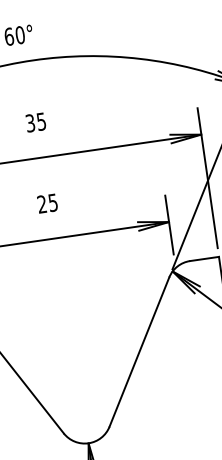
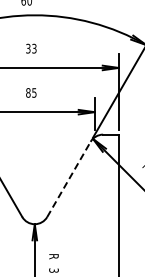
text: (41, 119) -> (34, 47), 35 -> 33
text: (42, 203) -> (28, 92), 25 -> 85
line: (140, 352) -> (69, 179), solid -> dashed

